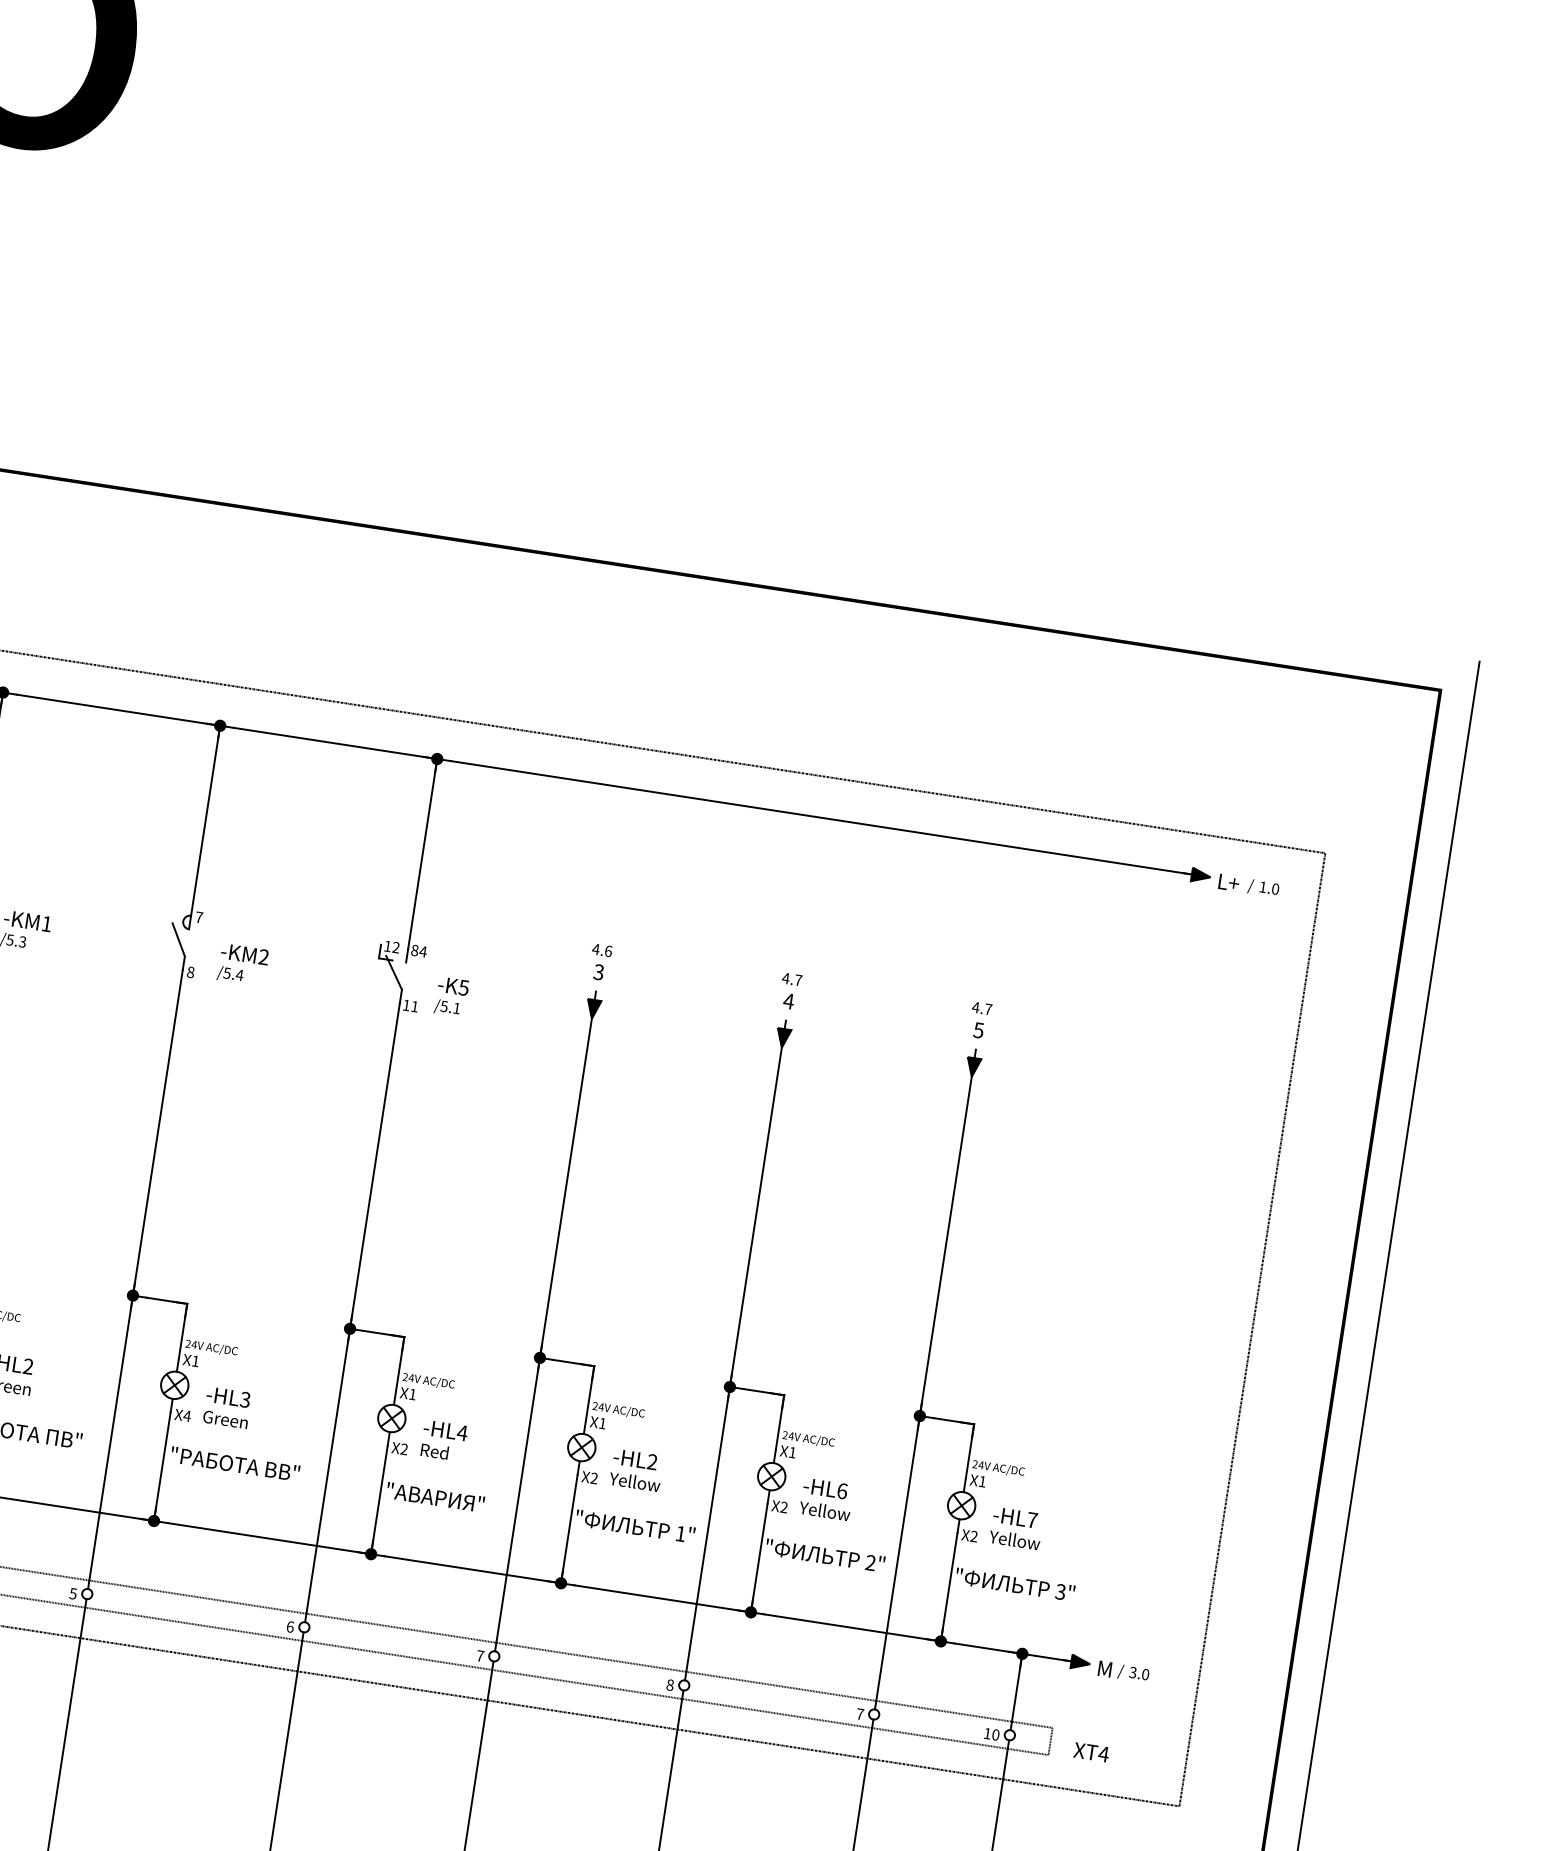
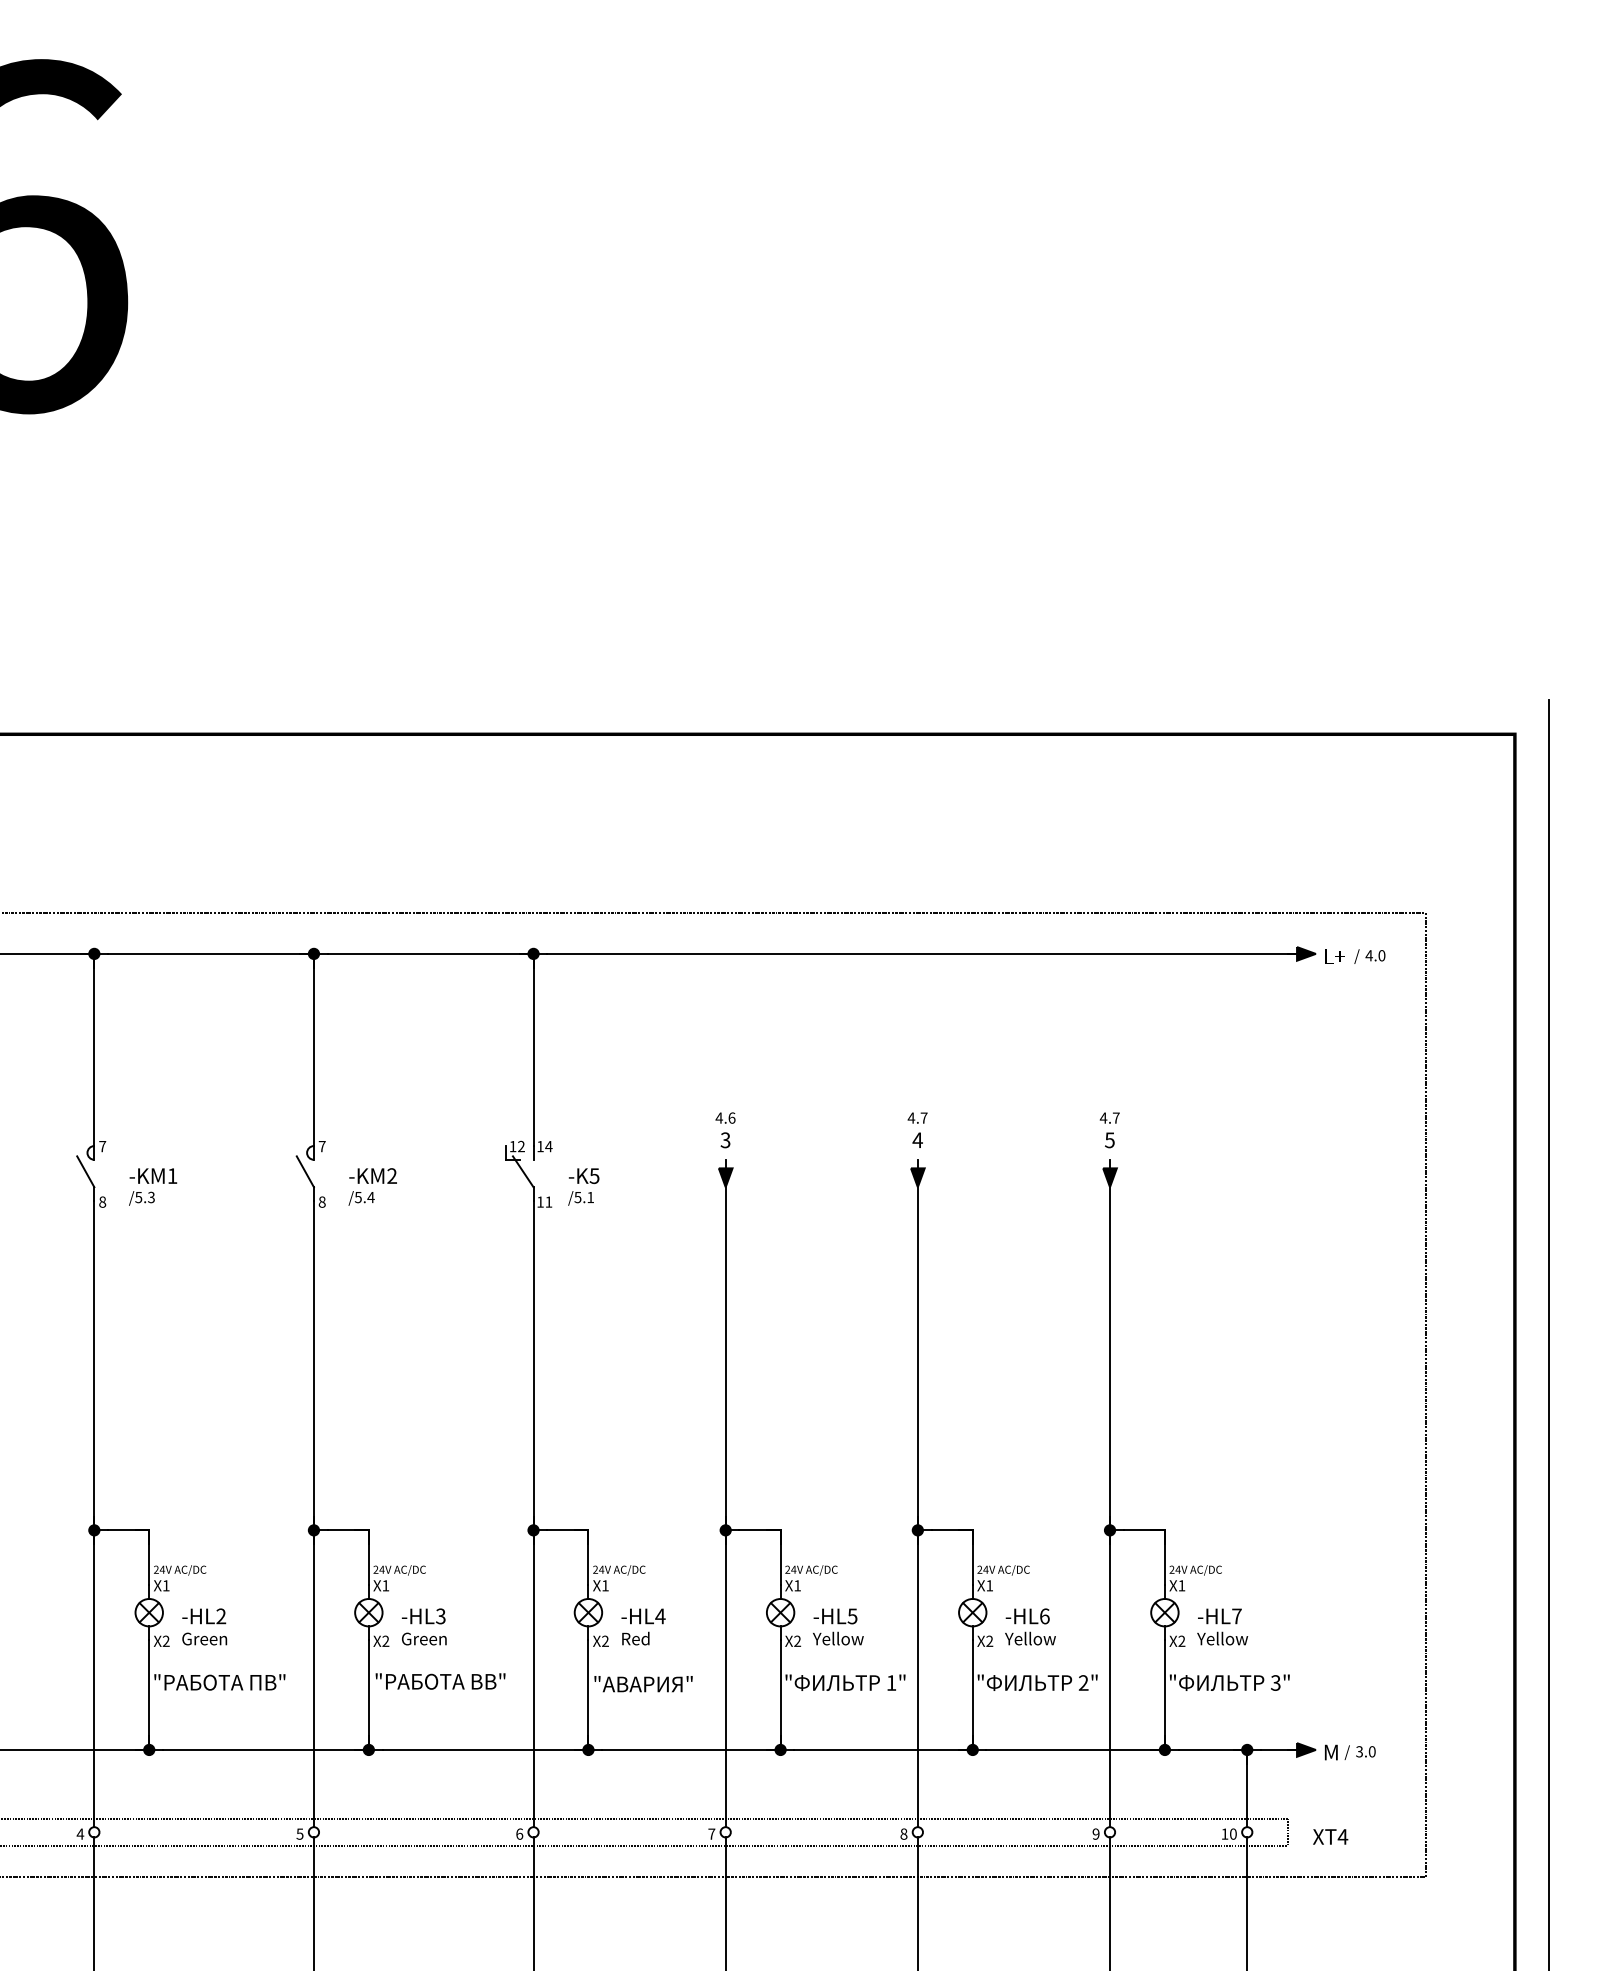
text: (1262, 886) -> (1368, 955), 1.0 -> 4.0
text: (414, 950) -> (540, 1146), 84 -> 14
text: (187, 1415) -> (385, 1640), X4 -> X2
text: (652, 1462) -> (852, 1616), -HL2 -> -HL5
text: (859, 1713) -> (1095, 1833), 7 -> 9

